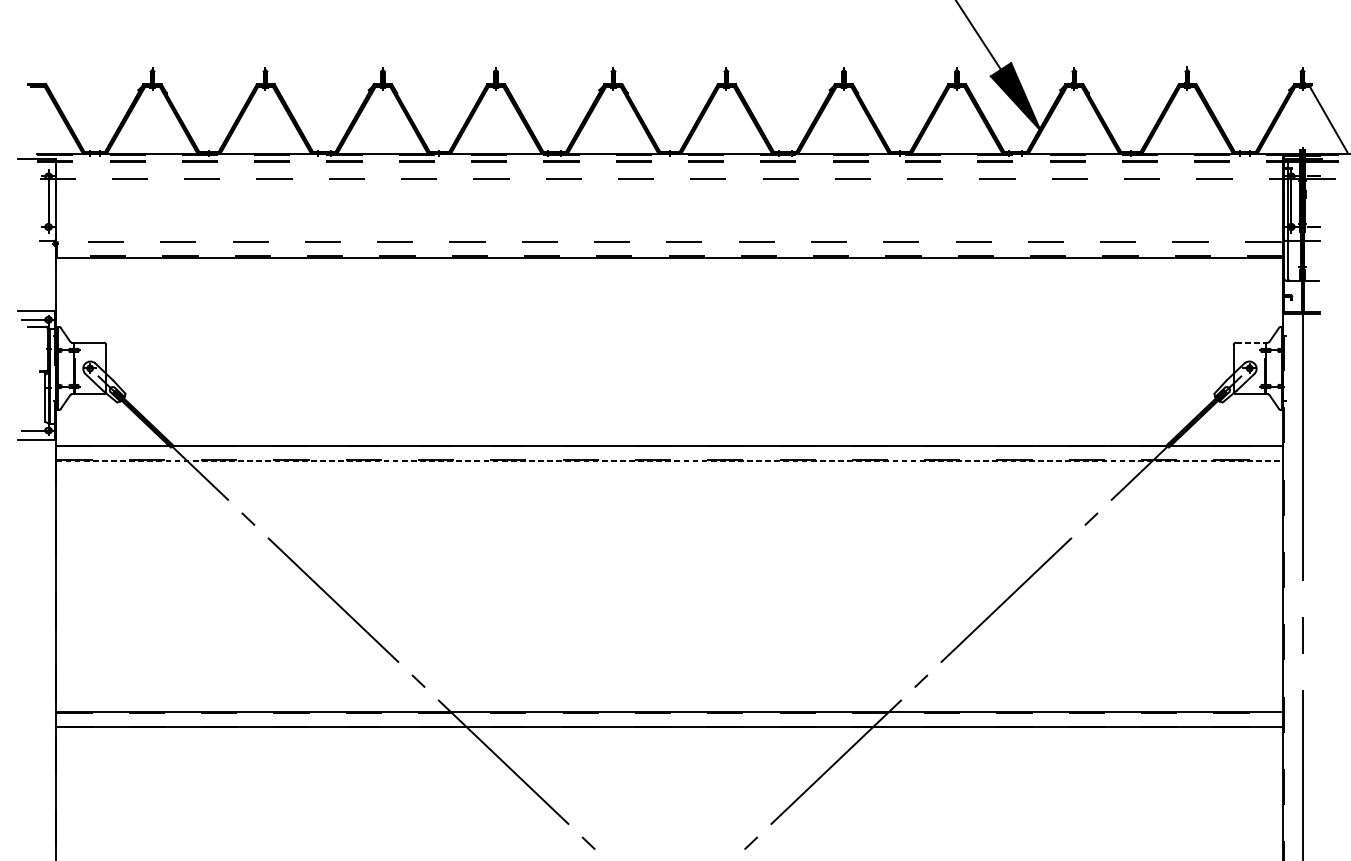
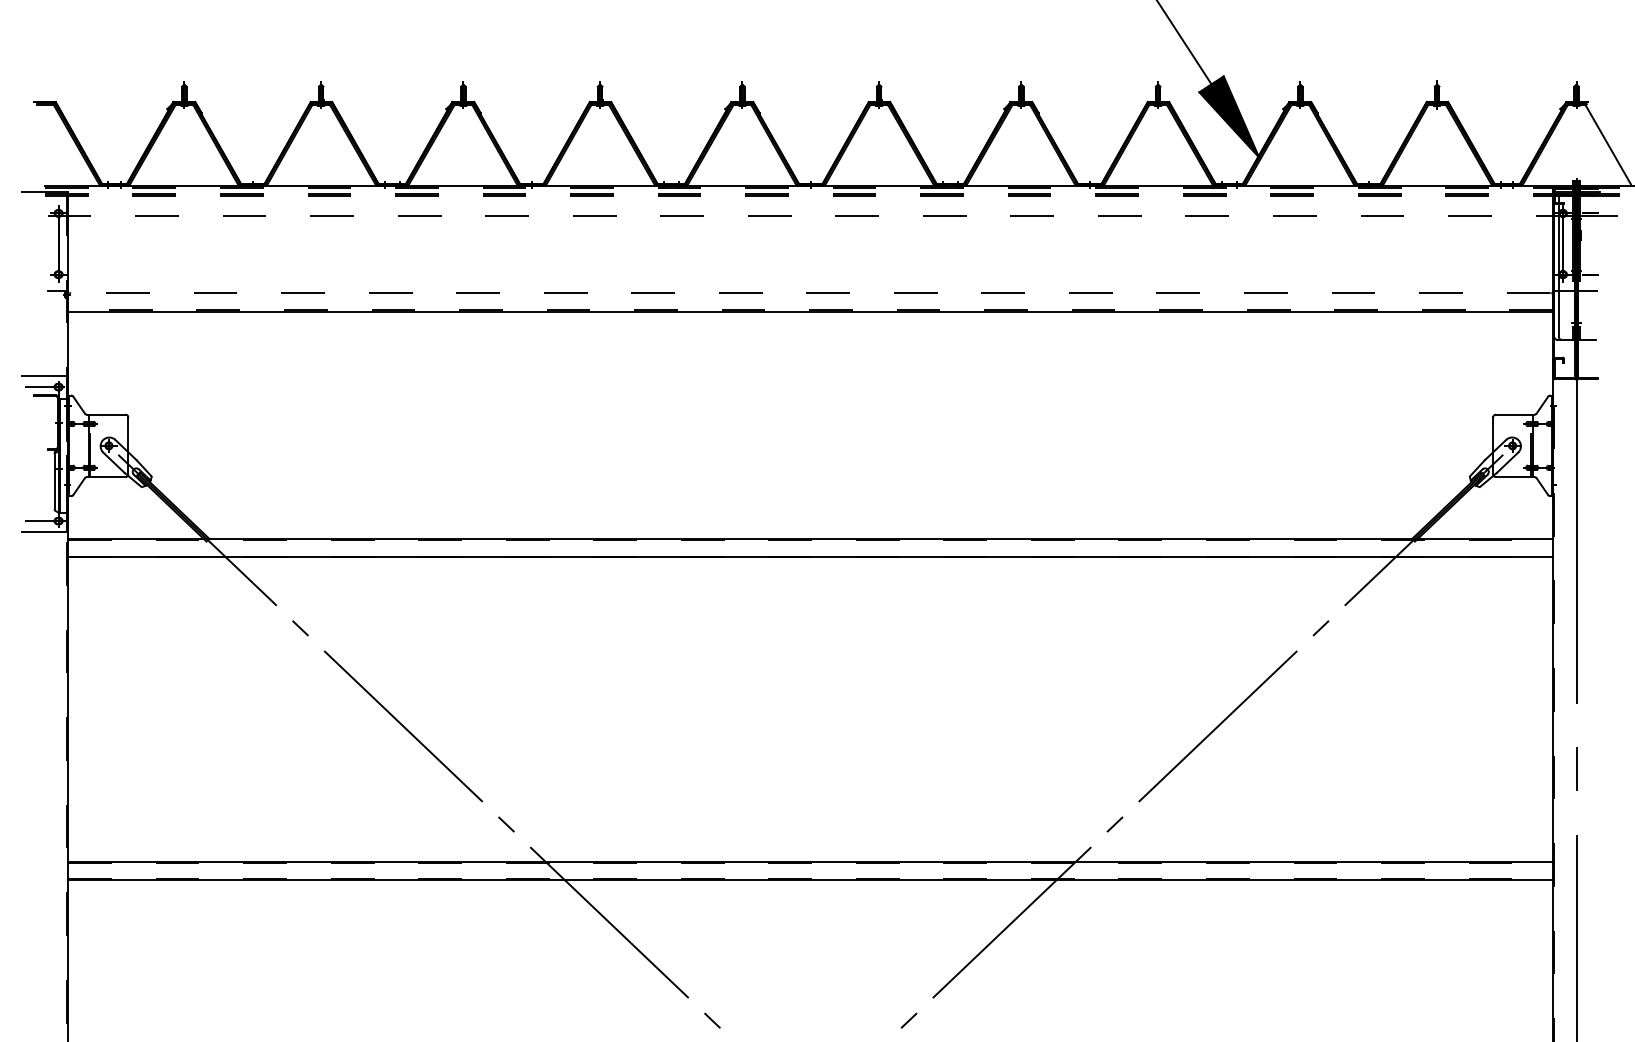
line: (1252, 342) -> (1515, 414), dashed -> solid
line: (669, 460) -> (810, 557), dashed -> solid

